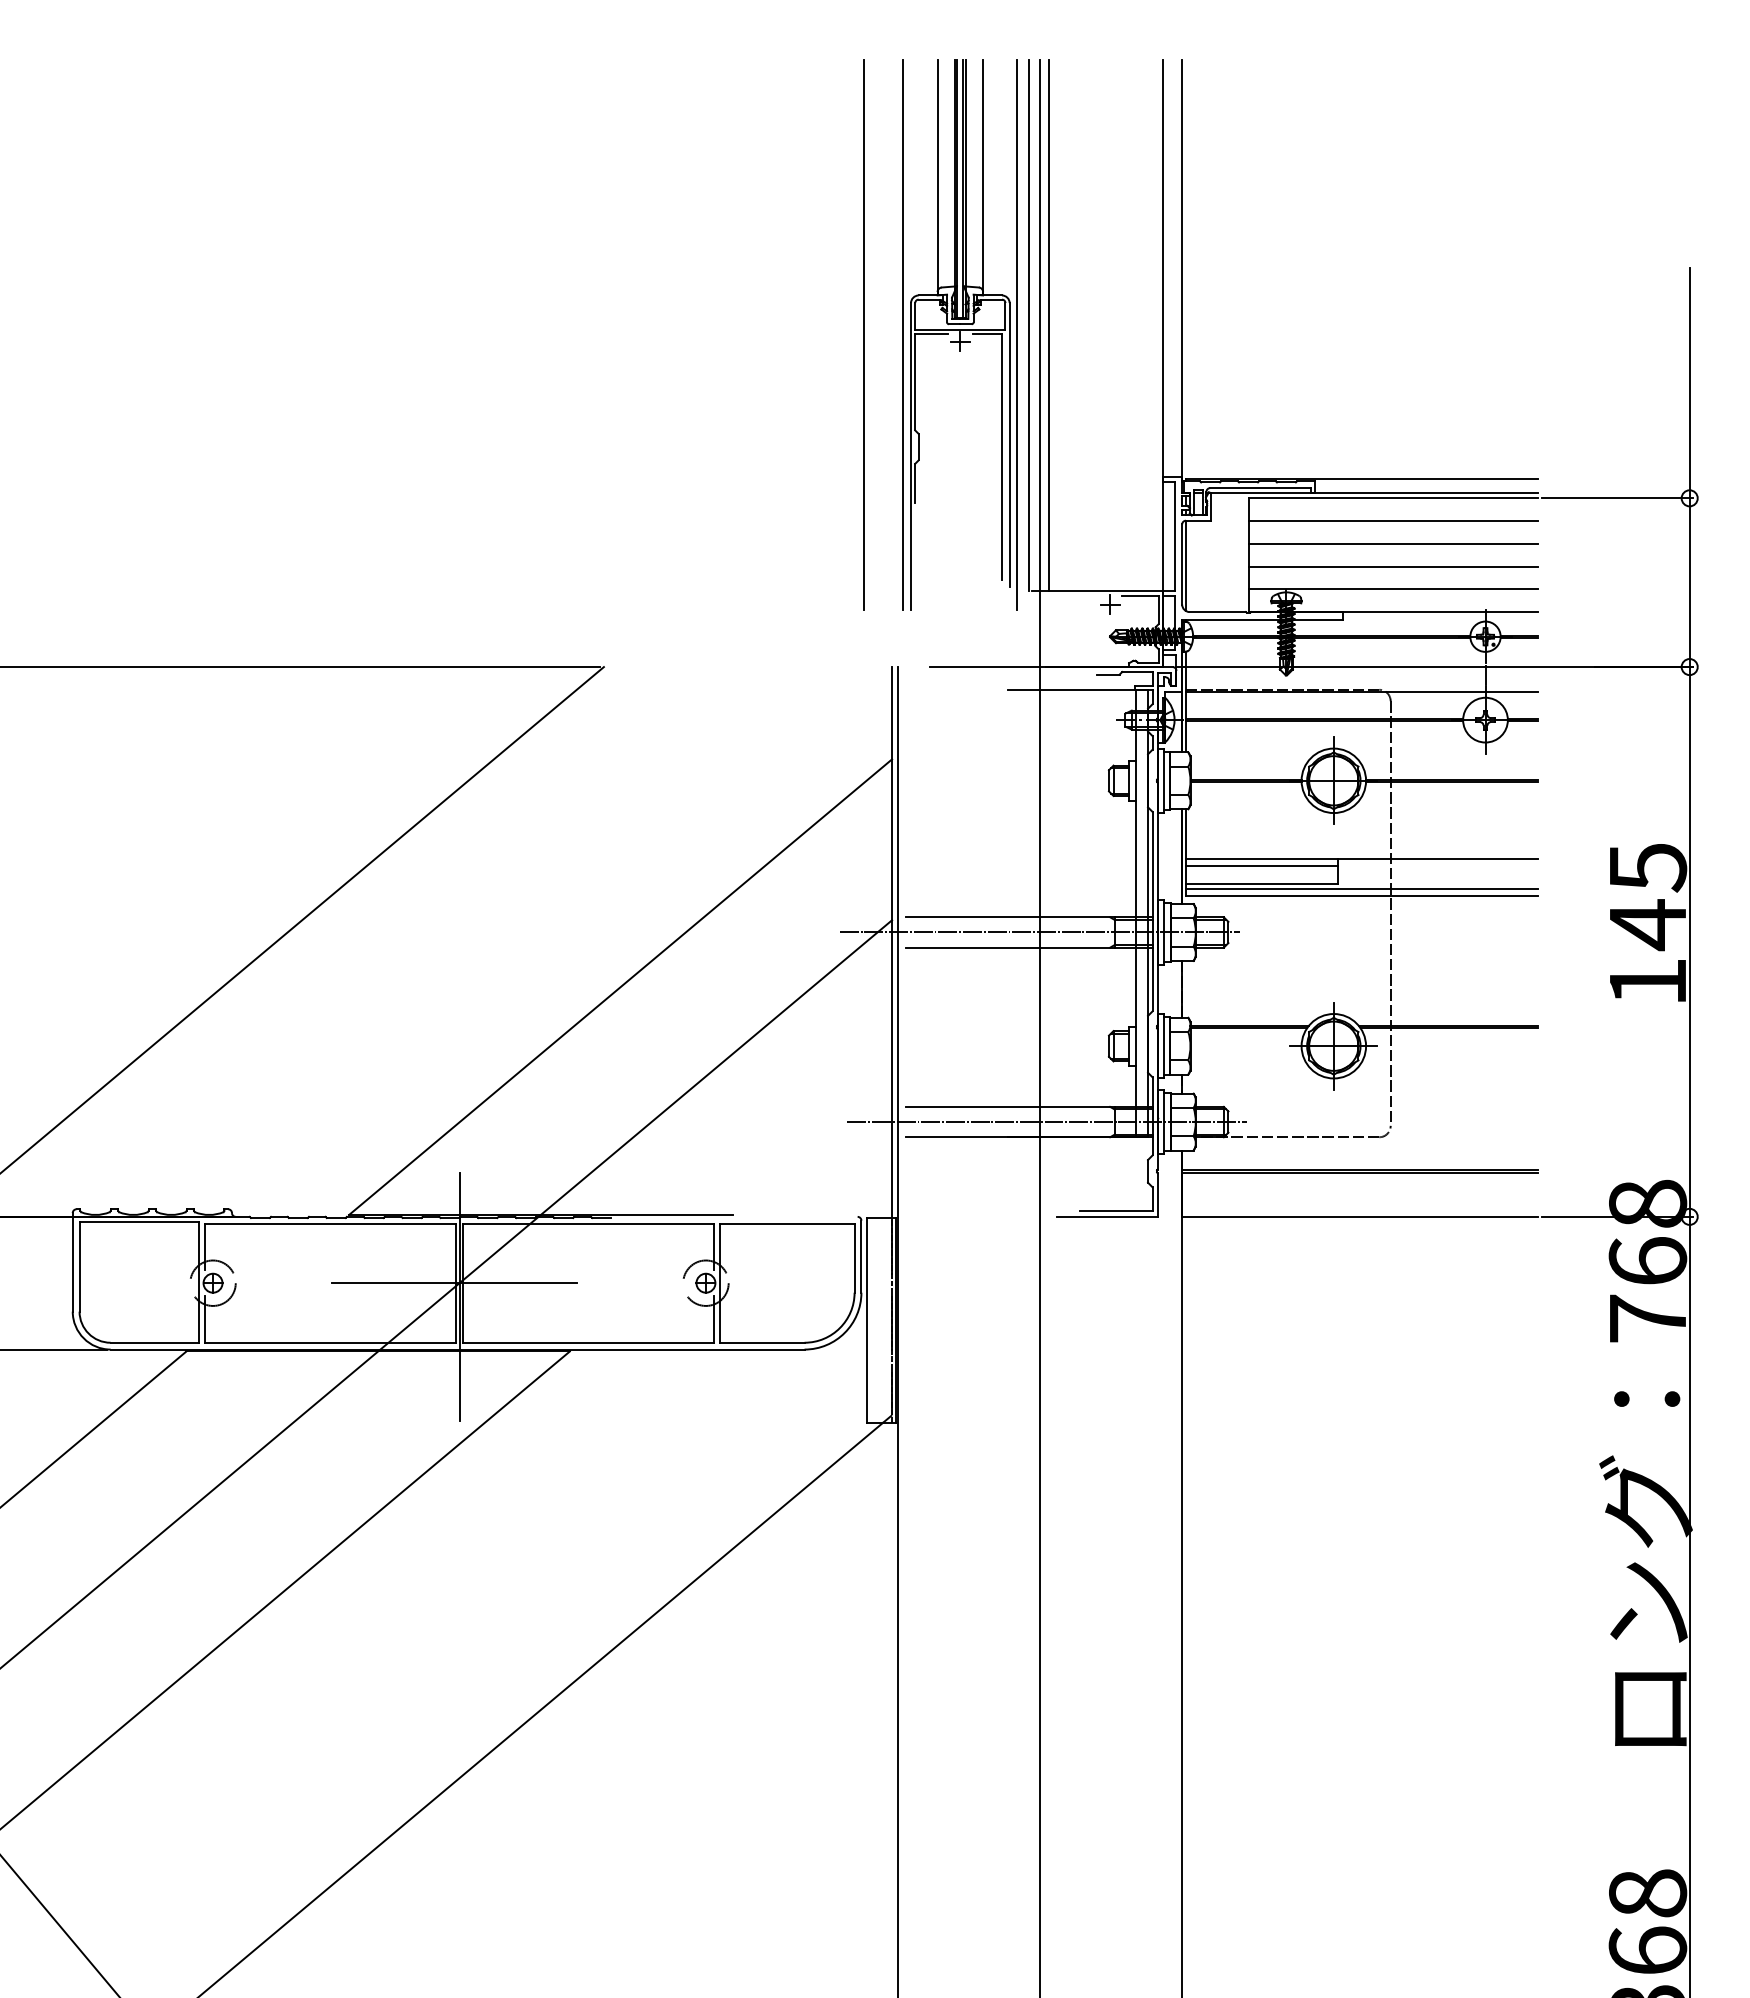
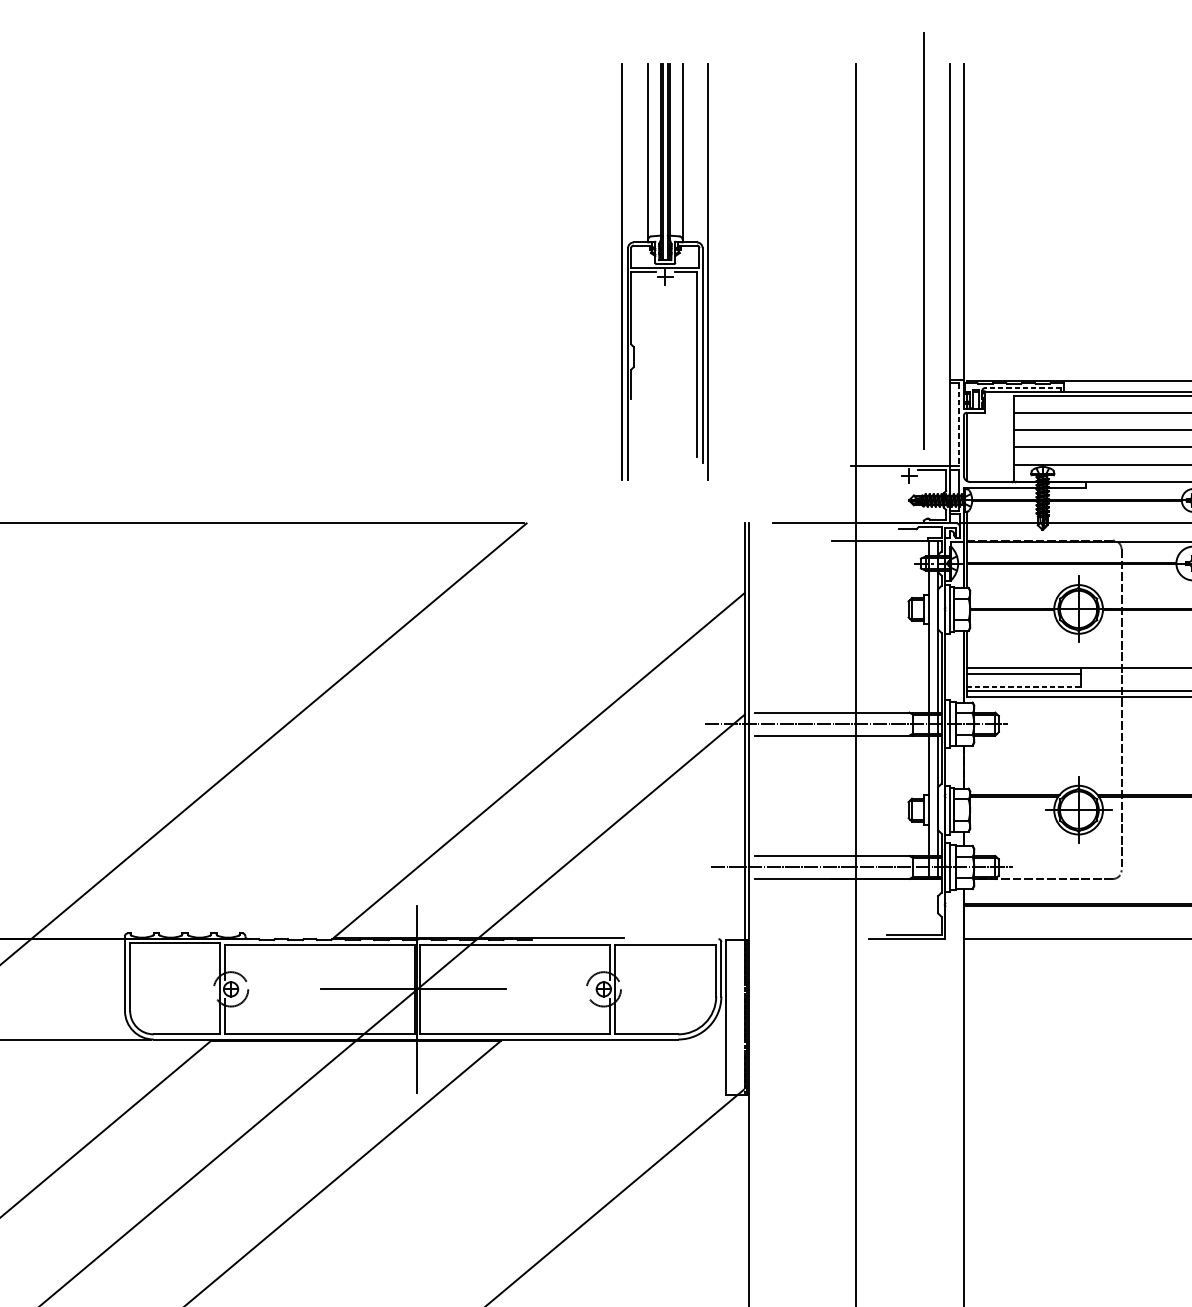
line: (1028, 325) -> (847, 265), removed
line: (1049, 325) -> (863, 265), removed
line: (863, 334) -> (924, 240), moved
part: (959, 334) -> (664, 271), moved
line: (1260, 488) -> (1023, 388), solid -> dashed
line: (1175, 536) -> (958, 424), solid -> dashed
line: (1261, 883) -> (1023, 687), solid -> dashed

